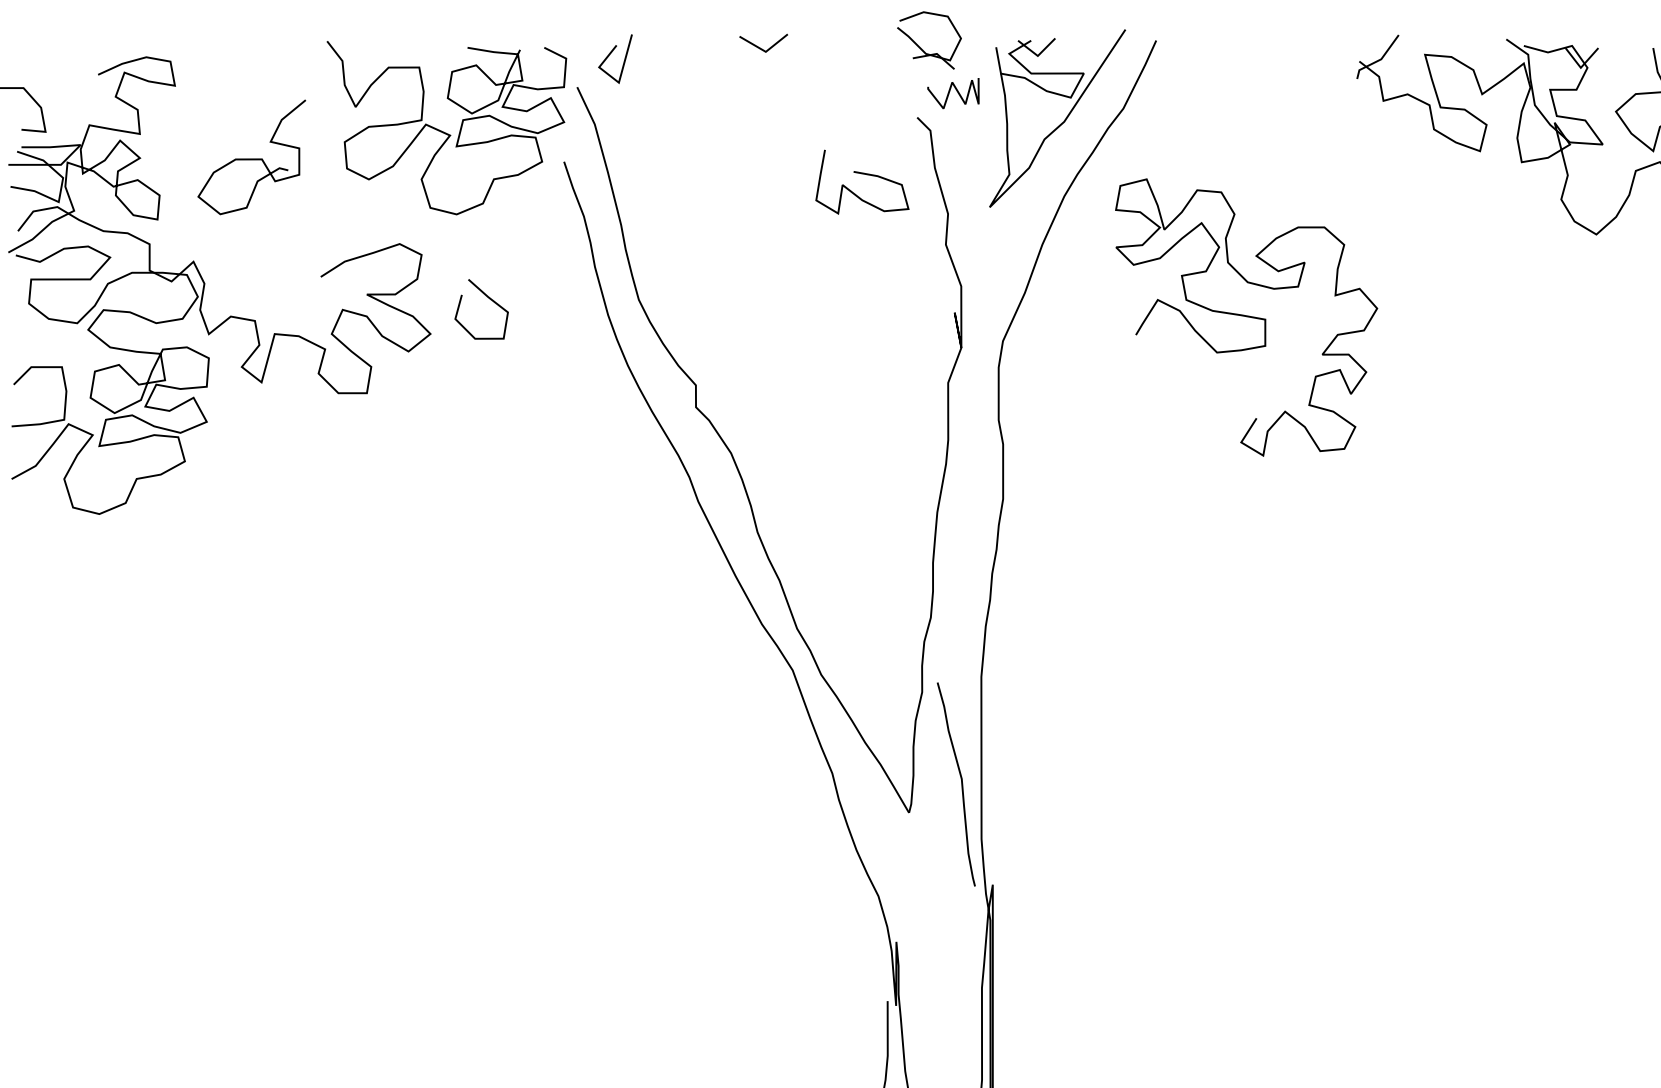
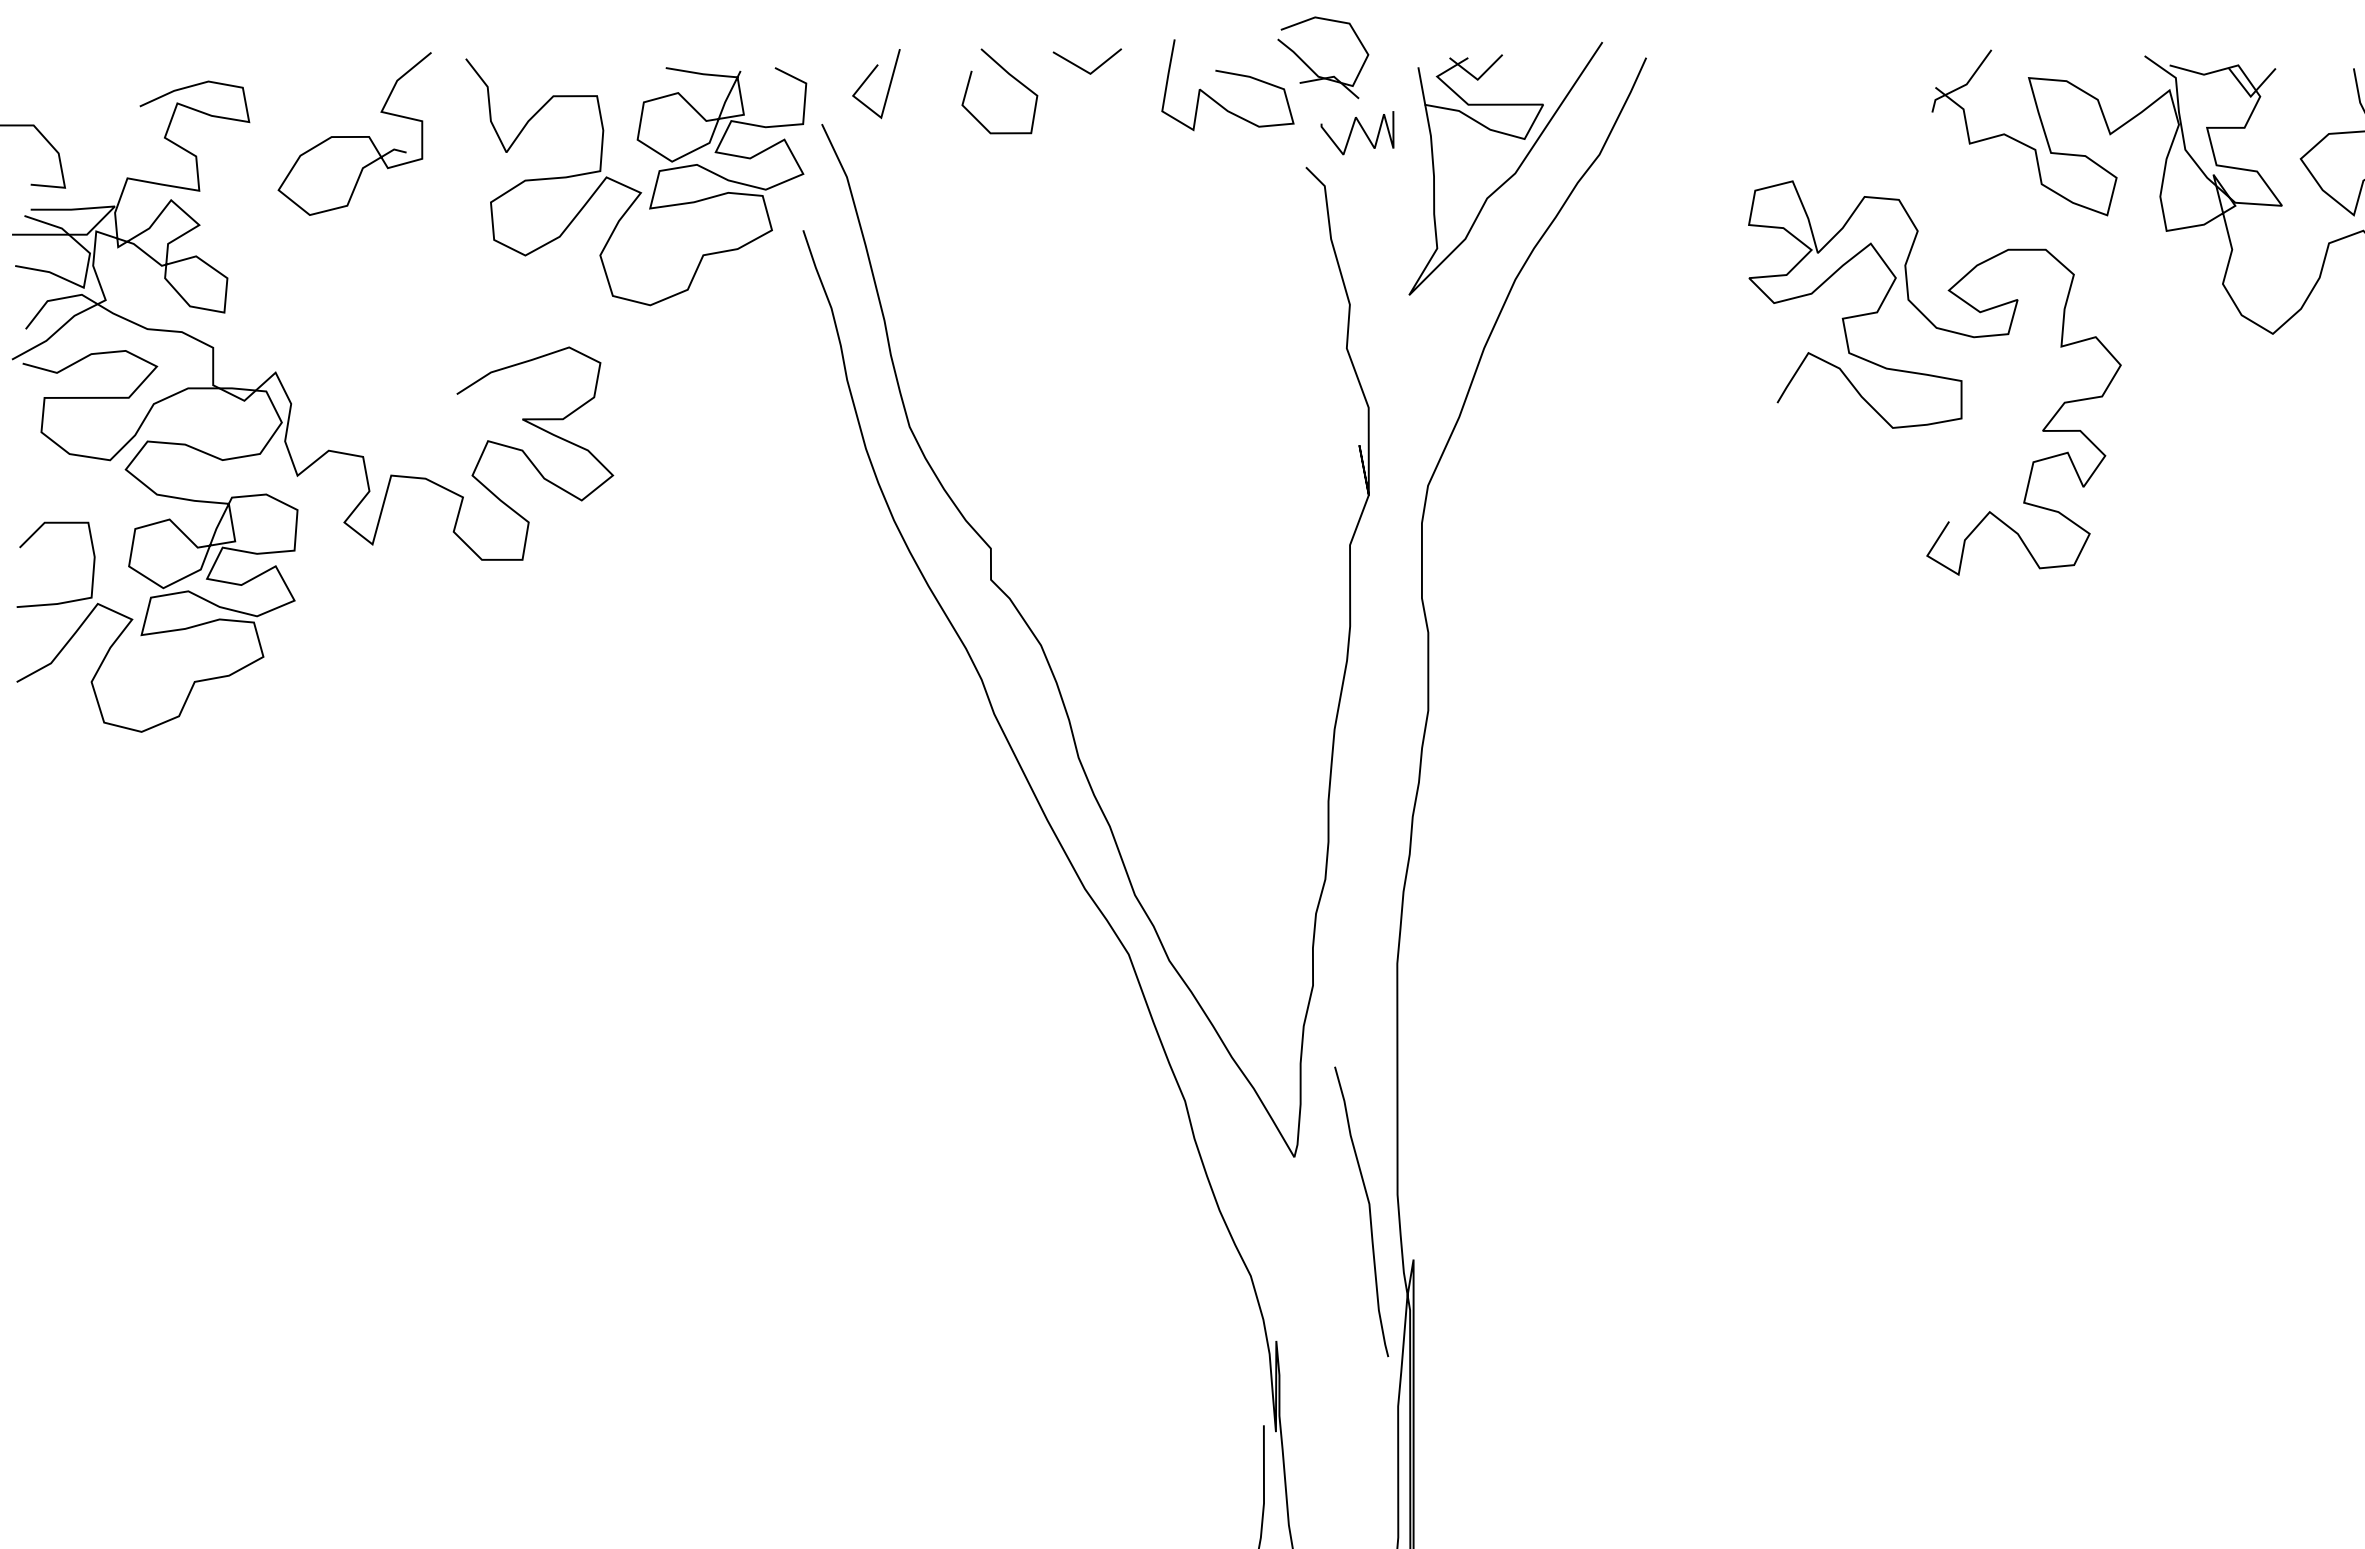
curve: (251, 159) -> (354, 136), moved
curve: (863, 174) -> (1229, 74), moved
curve: (489, 298) -> (1010, 76), moved
curve: (1246, 317) -> (1934, 377), moved
curve: (961, 782) -> (1368, 1208), moved

